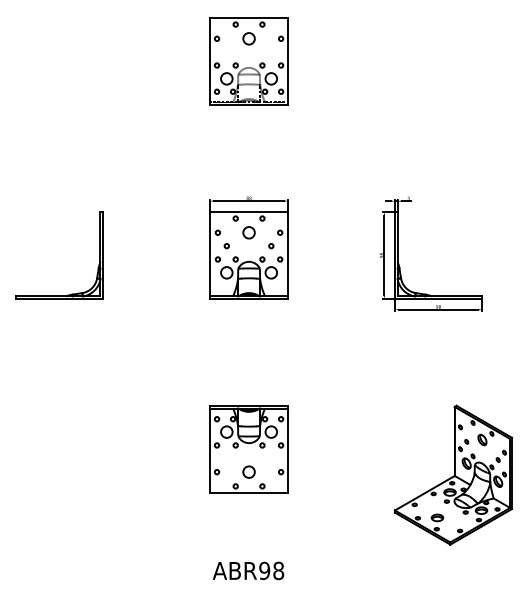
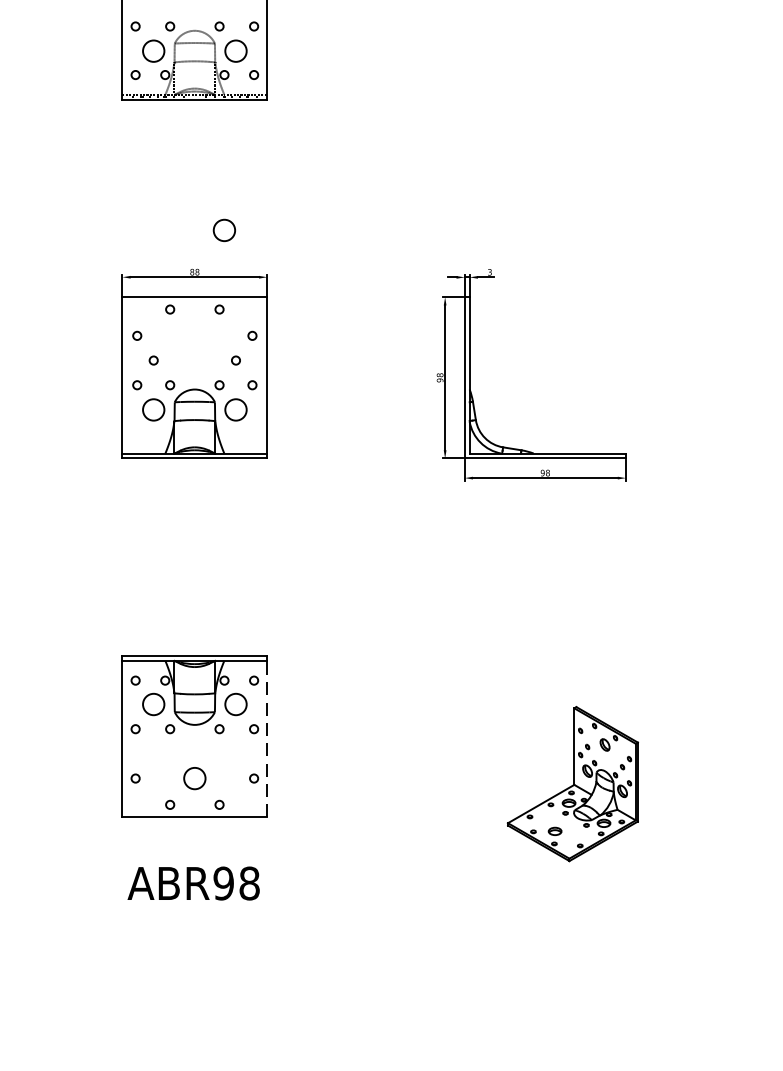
circle: (248, 232) -> (223, 229), moved
line: (288, 450) -> (267, 738), solid -> dashed
part: (453, 474) -> (572, 782), size x0.6
text: (248, 570) -> (193, 882), moved

